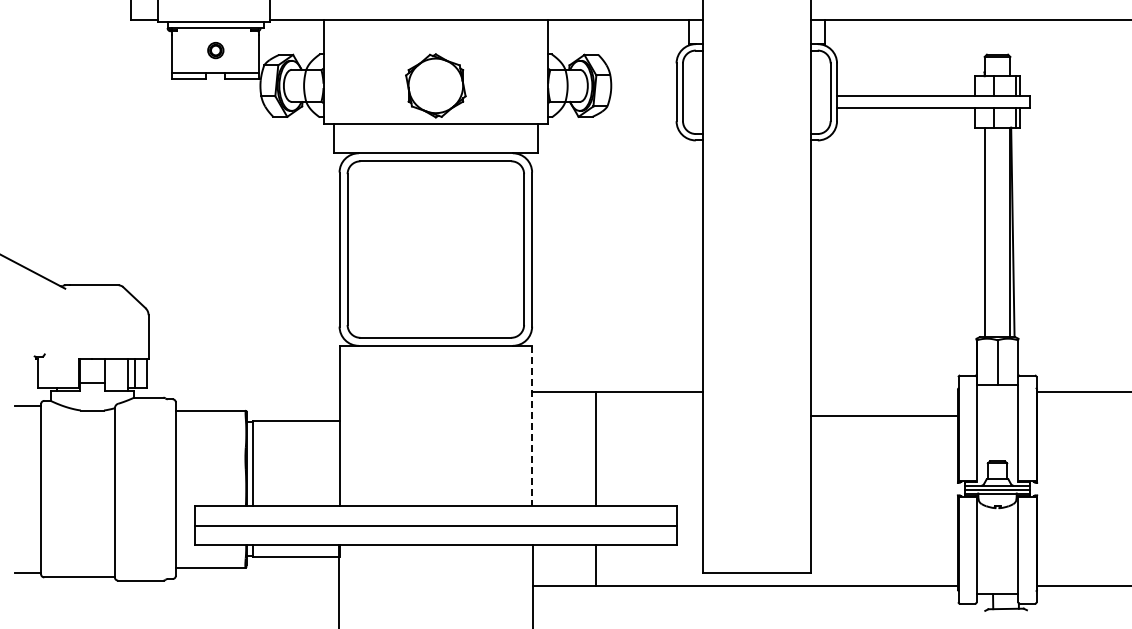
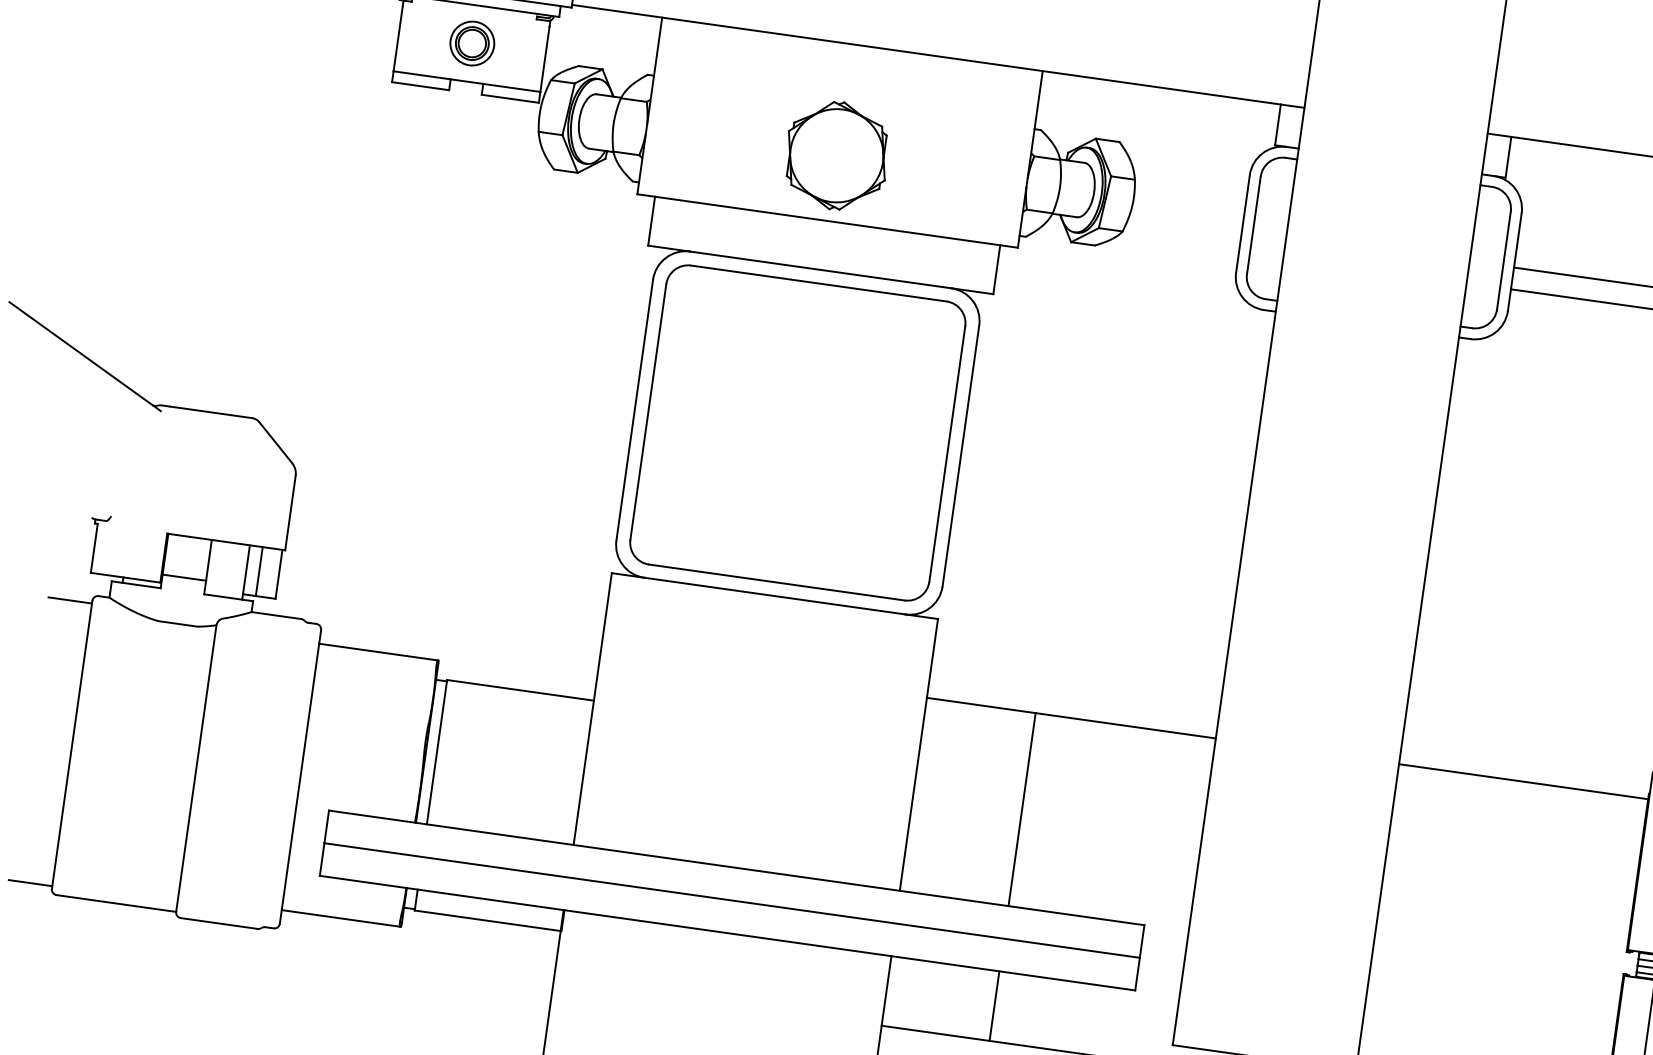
part: (215, 50) -> (471, 43), size x1.67
line: (883, 416) -> (1522, 781), moved
line: (532, 426) -> (919, 755), dashed -> solid

